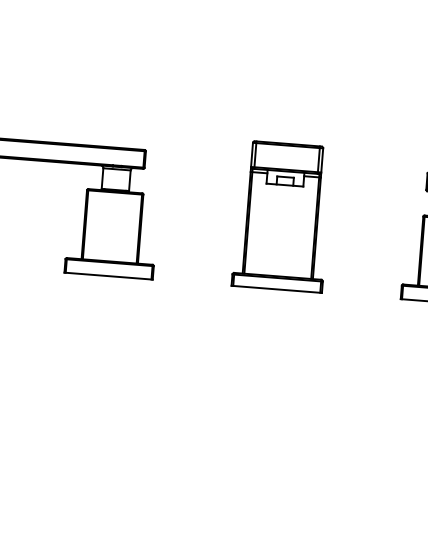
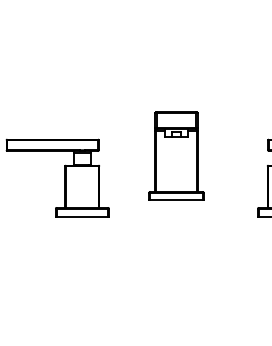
part: (282, 215) -> (176, 155), moved

